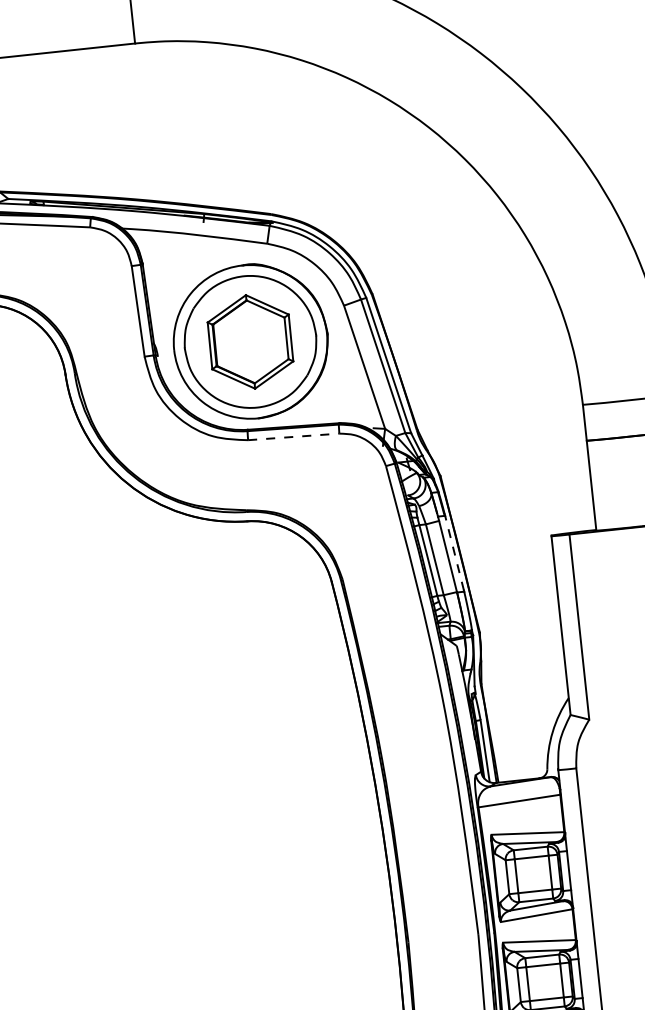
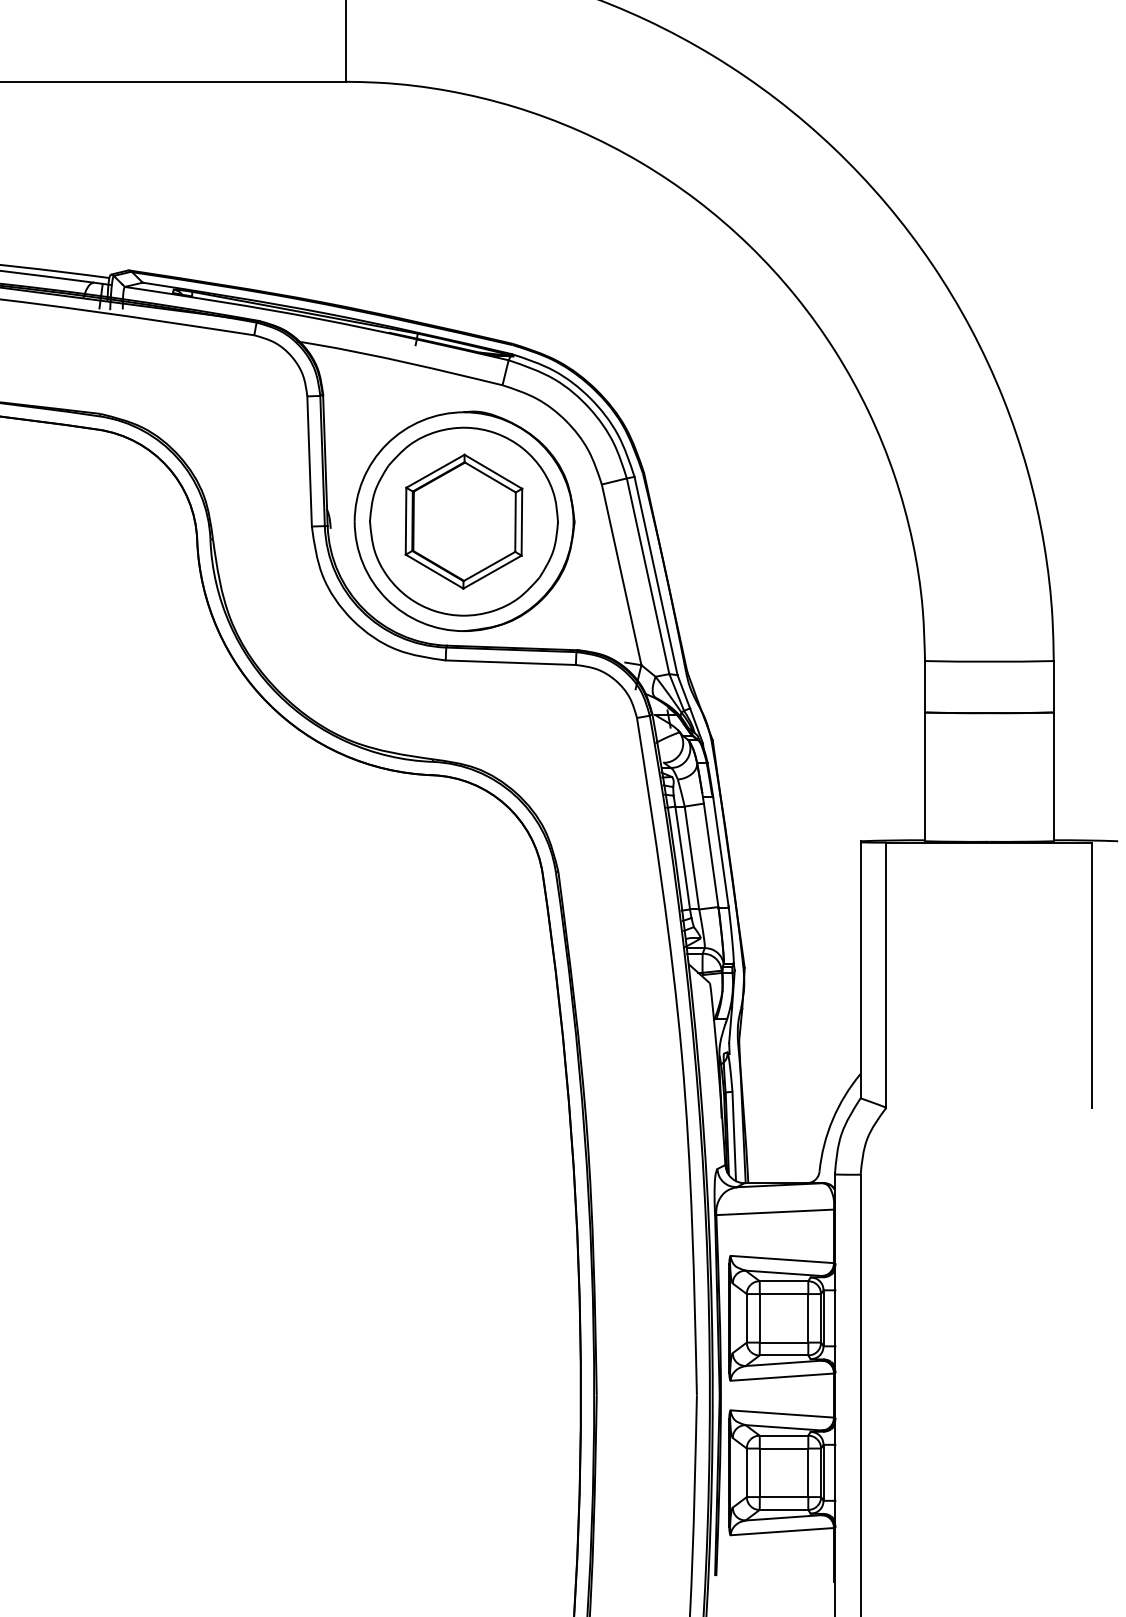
line: (294, 436) -> (511, 662), dashed -> solid
line: (454, 553) -> (720, 851), dashed -> solid

